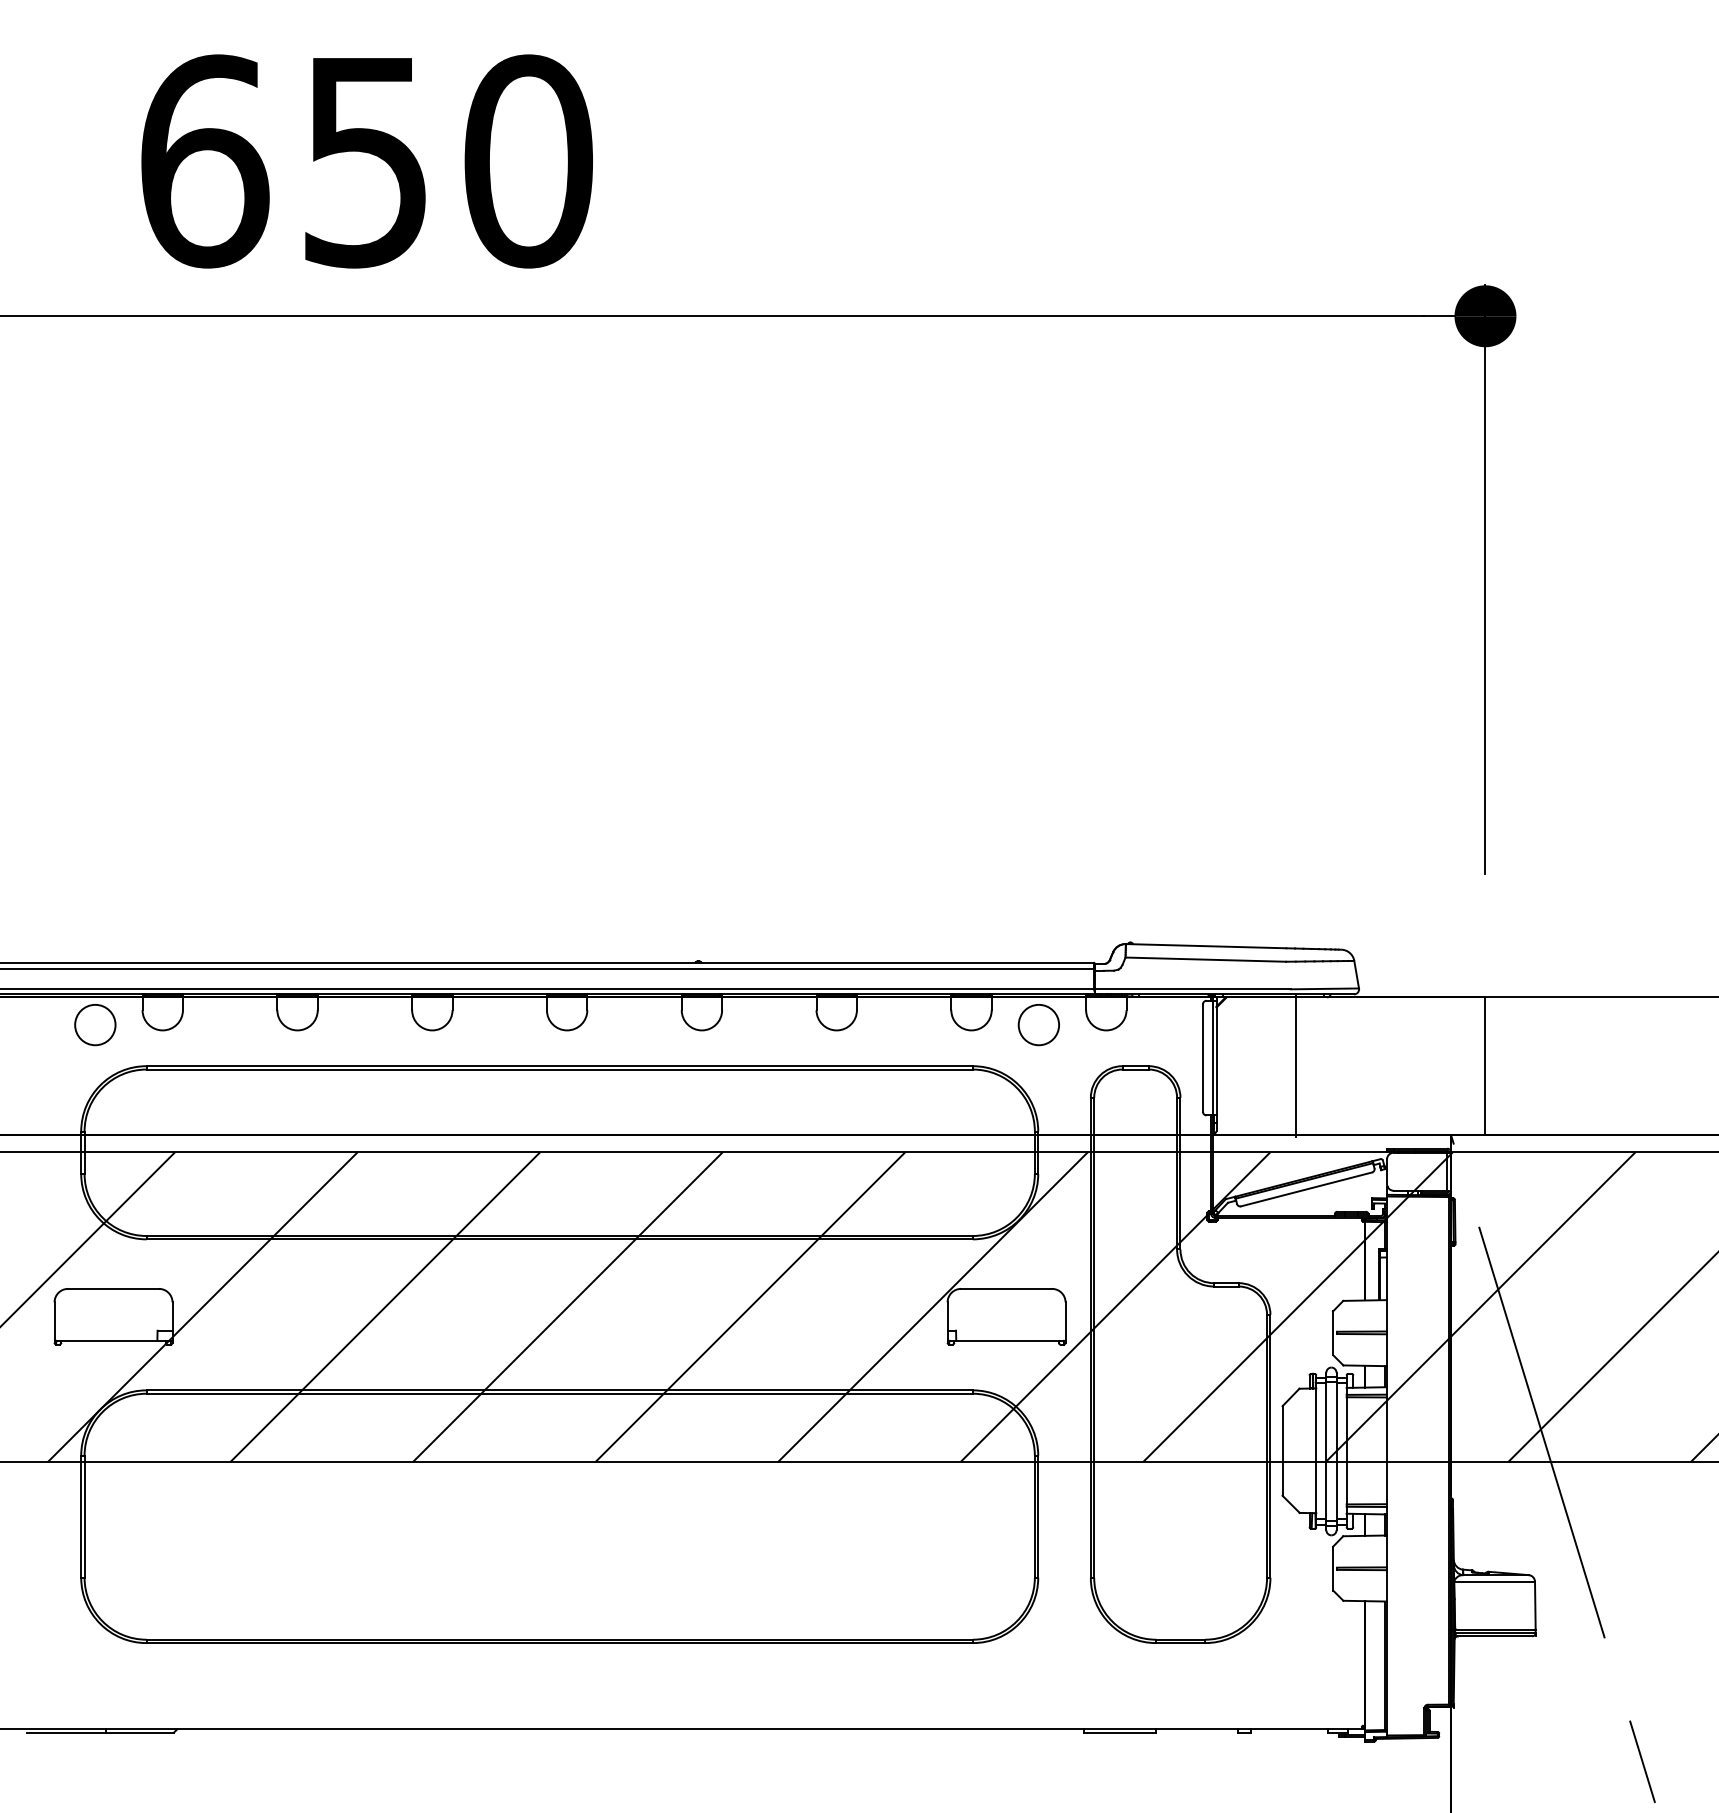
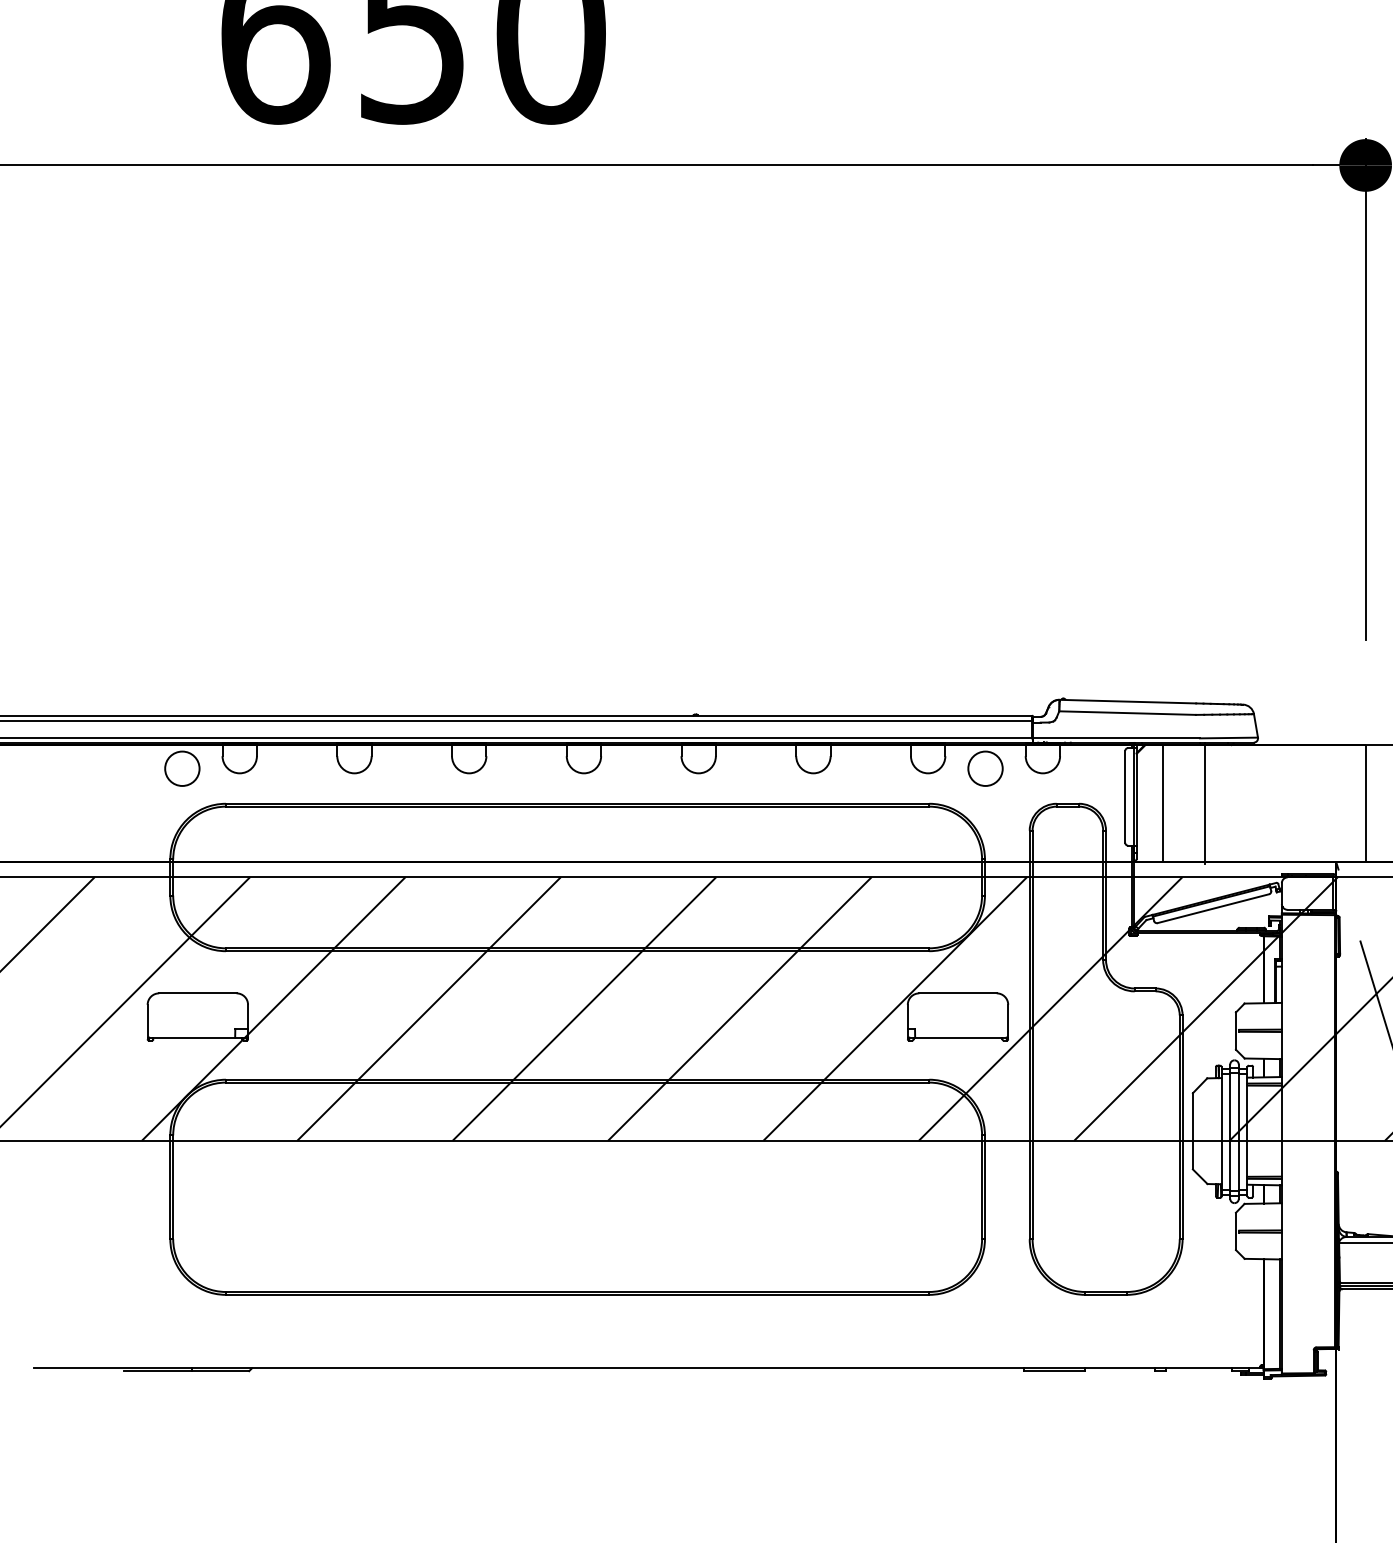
line: (1247, 1066) -> (1163, 804), added

